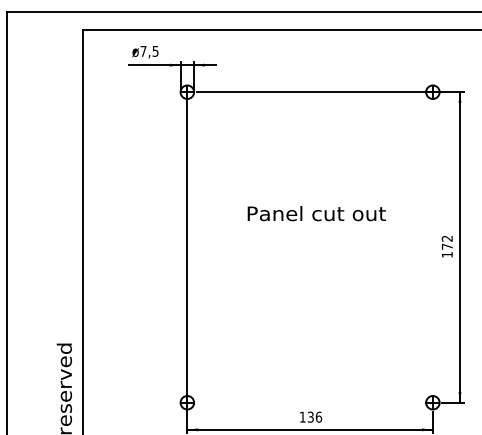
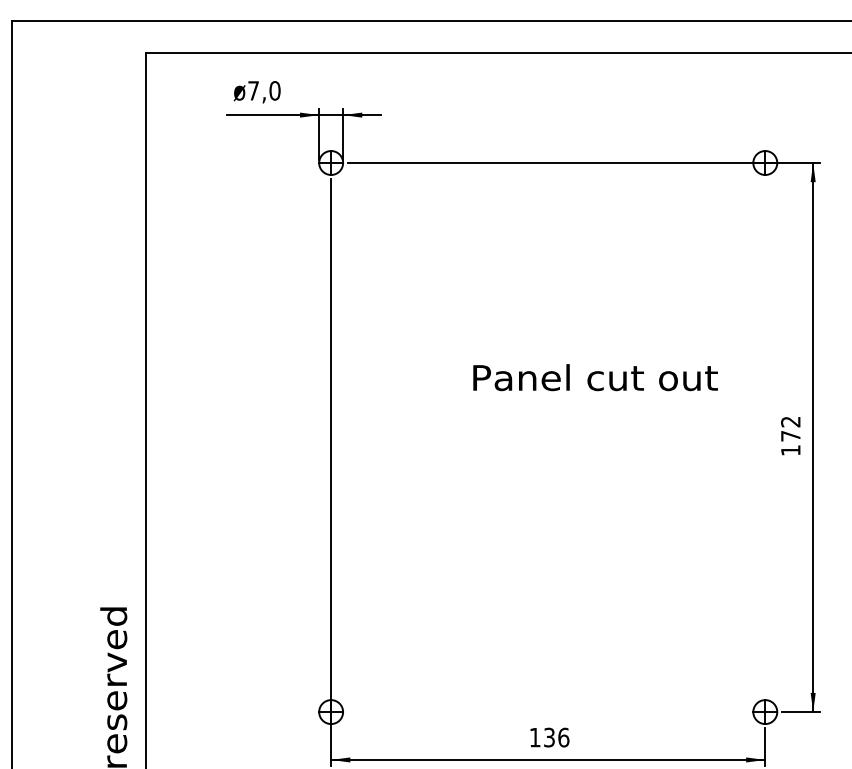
text: (155, 50) -> (274, 89), 7,5 -> 7,0
text: (316, 213) -> (594, 377), moved

